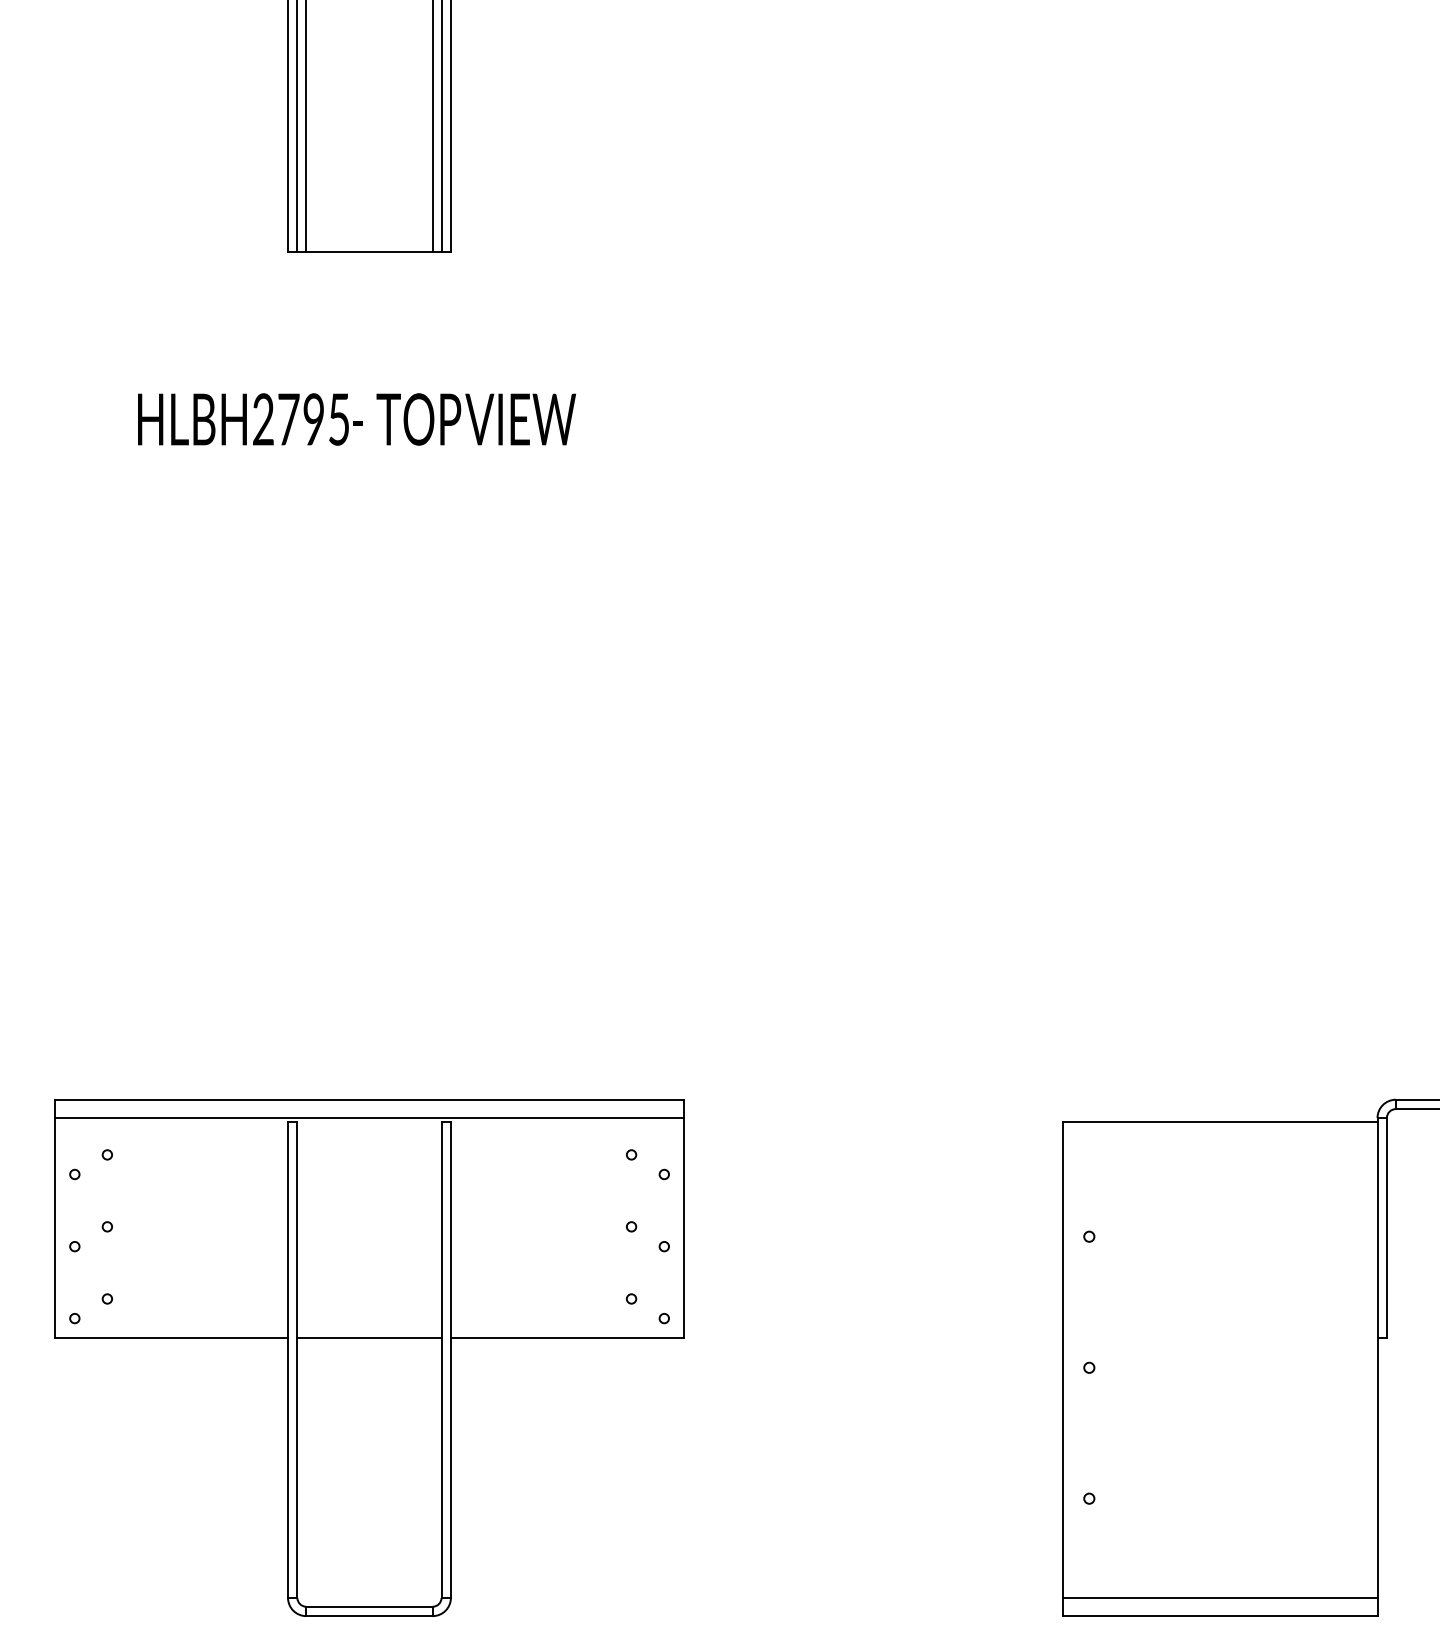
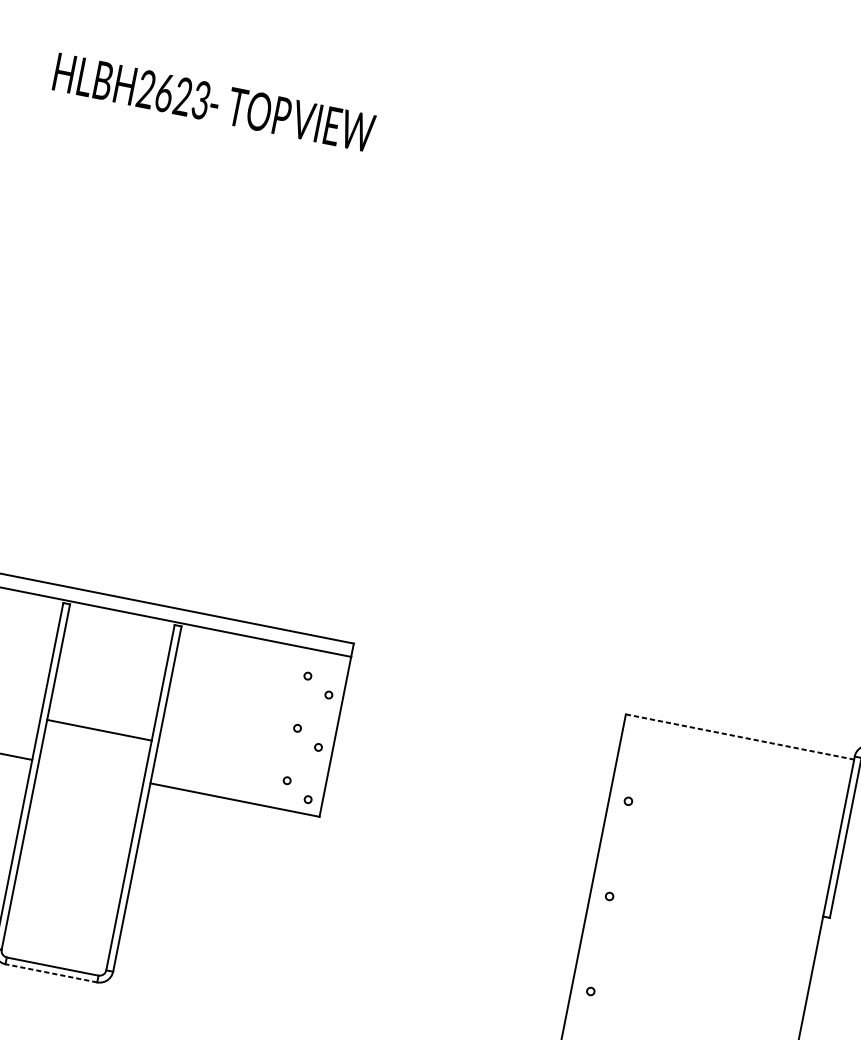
text: (313, 419) -> (182, 96), HLBH2795 -> HLBH2623
line: (1220, 1122) -> (740, 737), solid -> dashed
line: (369, 1338) -> (99, 730), moved
line: (368, 1616) -> (50, 973), solid -> dashed

